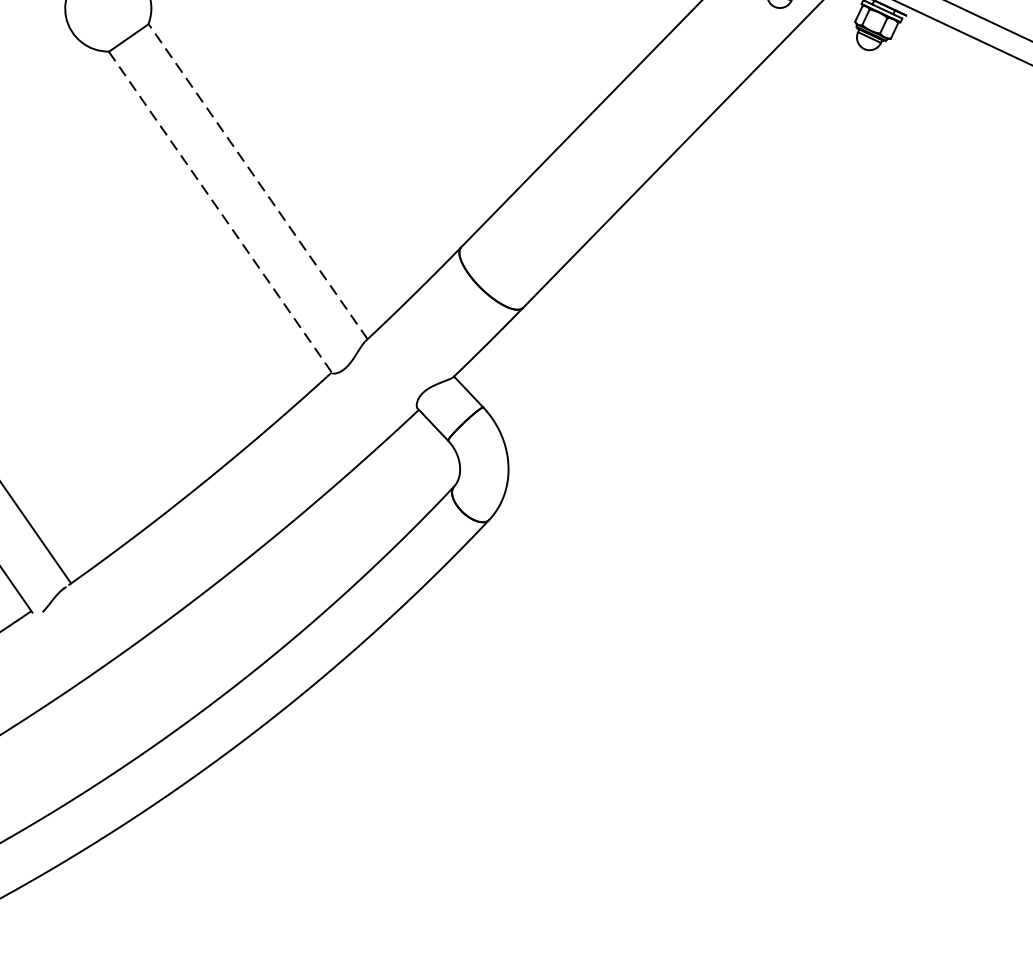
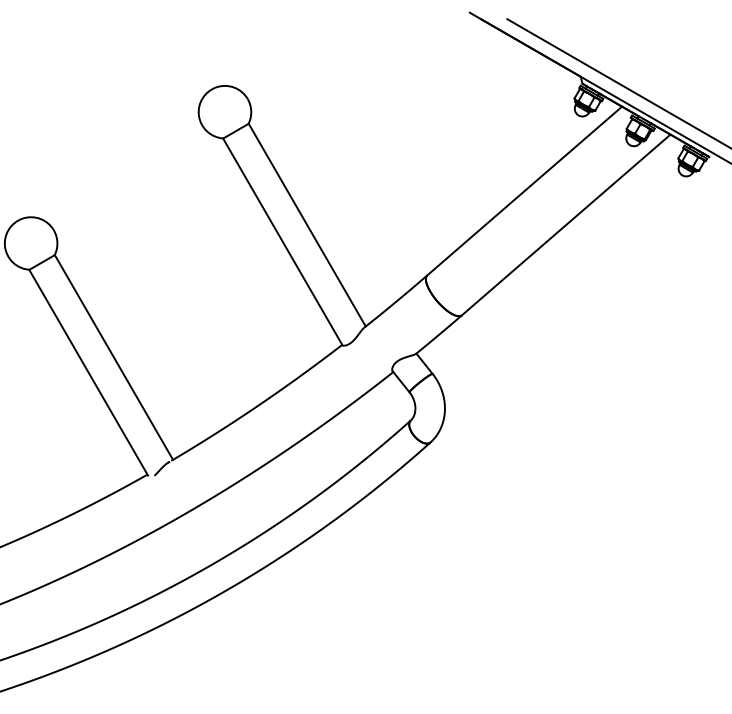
line: (258, 180) -> (307, 224), dashed -> solid
line: (221, 213) -> (283, 242), dashed -> solid

